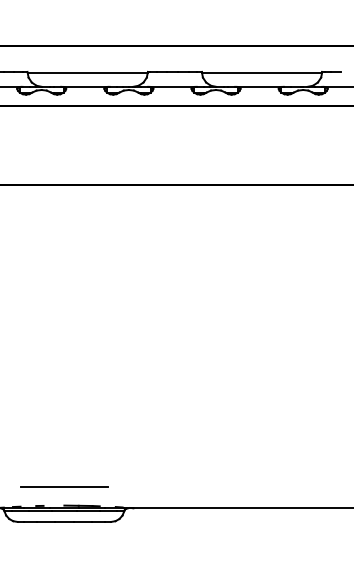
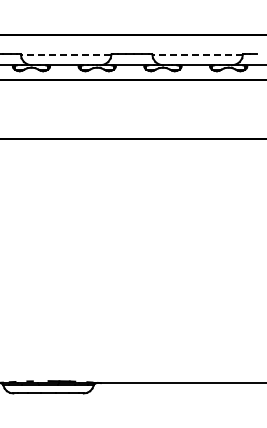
line: (86, 73) -> (65, 55), solid -> dashed
line: (261, 73) -> (197, 55), solid -> dashed
line: (64, 486) -> (48, 366), removed

